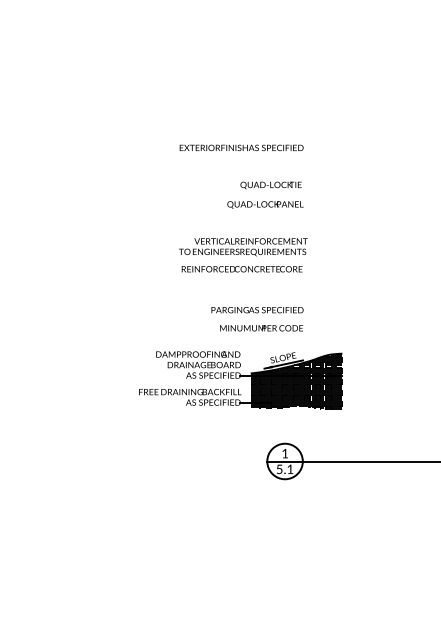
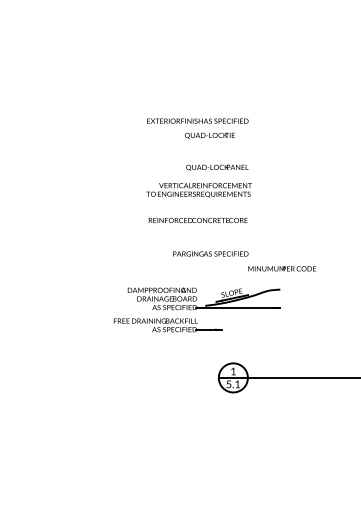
text: (270, 184) -> (209, 135), moved
text: (242, 247) -> (198, 190), moved
text: (262, 327) -> (282, 268), moved
hatch: (296, 381) -> (242, 312), removed

